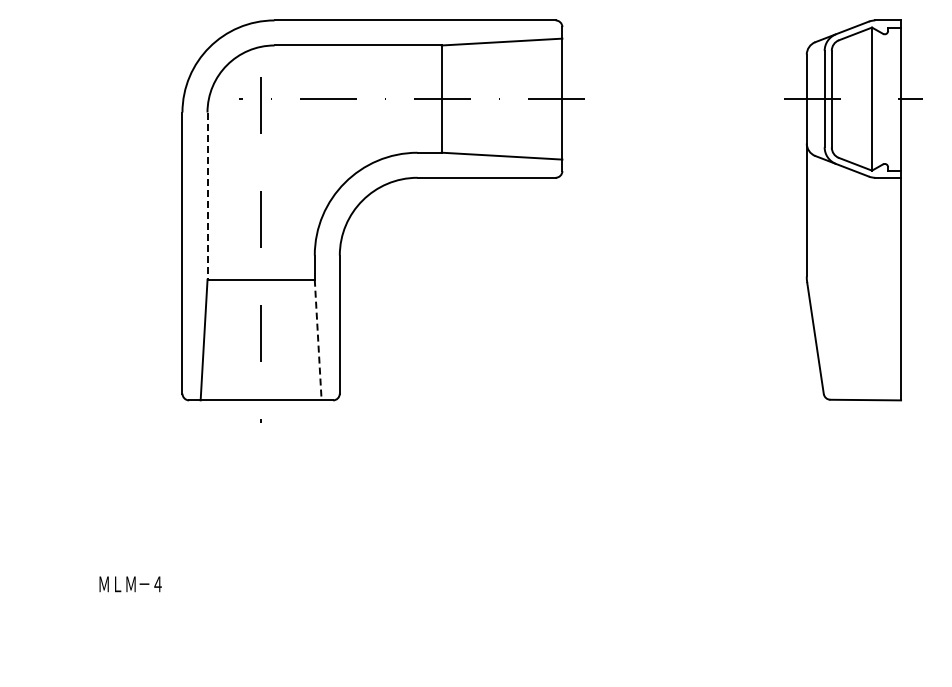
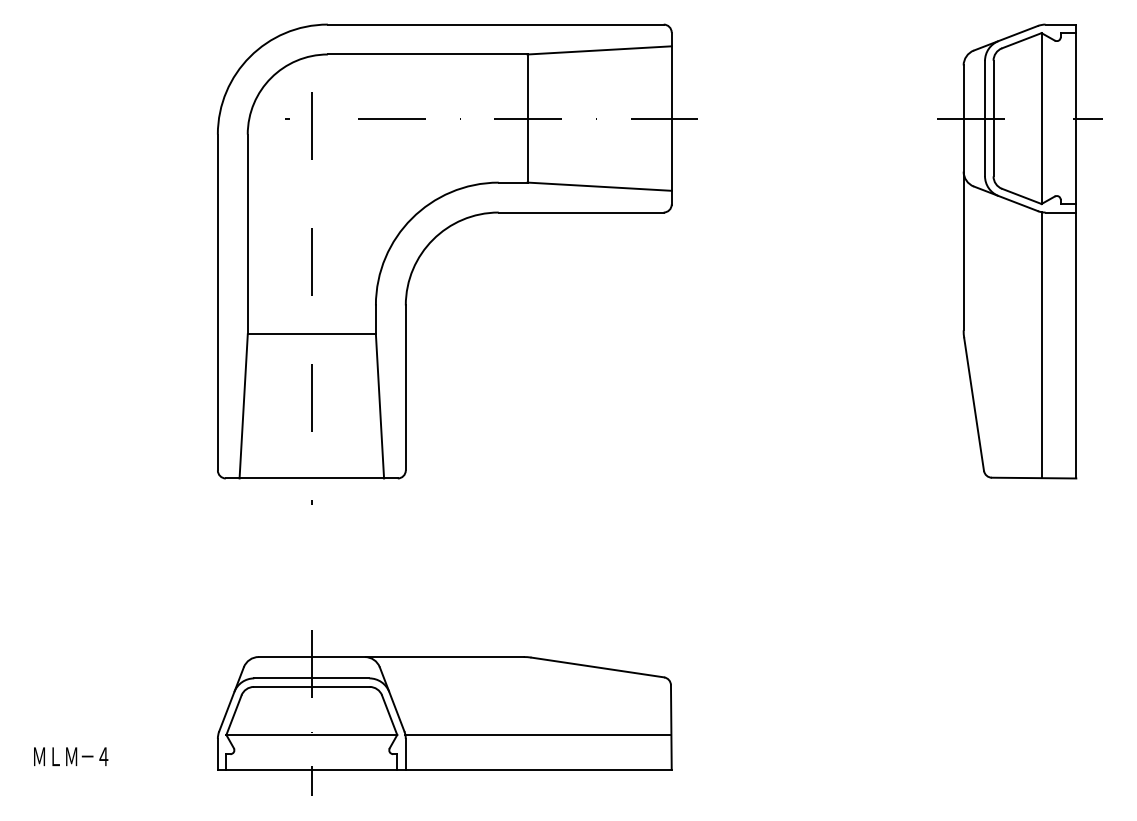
line: (207, 196) -> (247, 234), dashed -> solid
line: (872, 288) -> (1042, 344), added
line: (318, 340) -> (380, 406), dashed -> solid
text: (130, 584) -> (70, 756), moved
part: (372, 597) -> (444, 713), added

